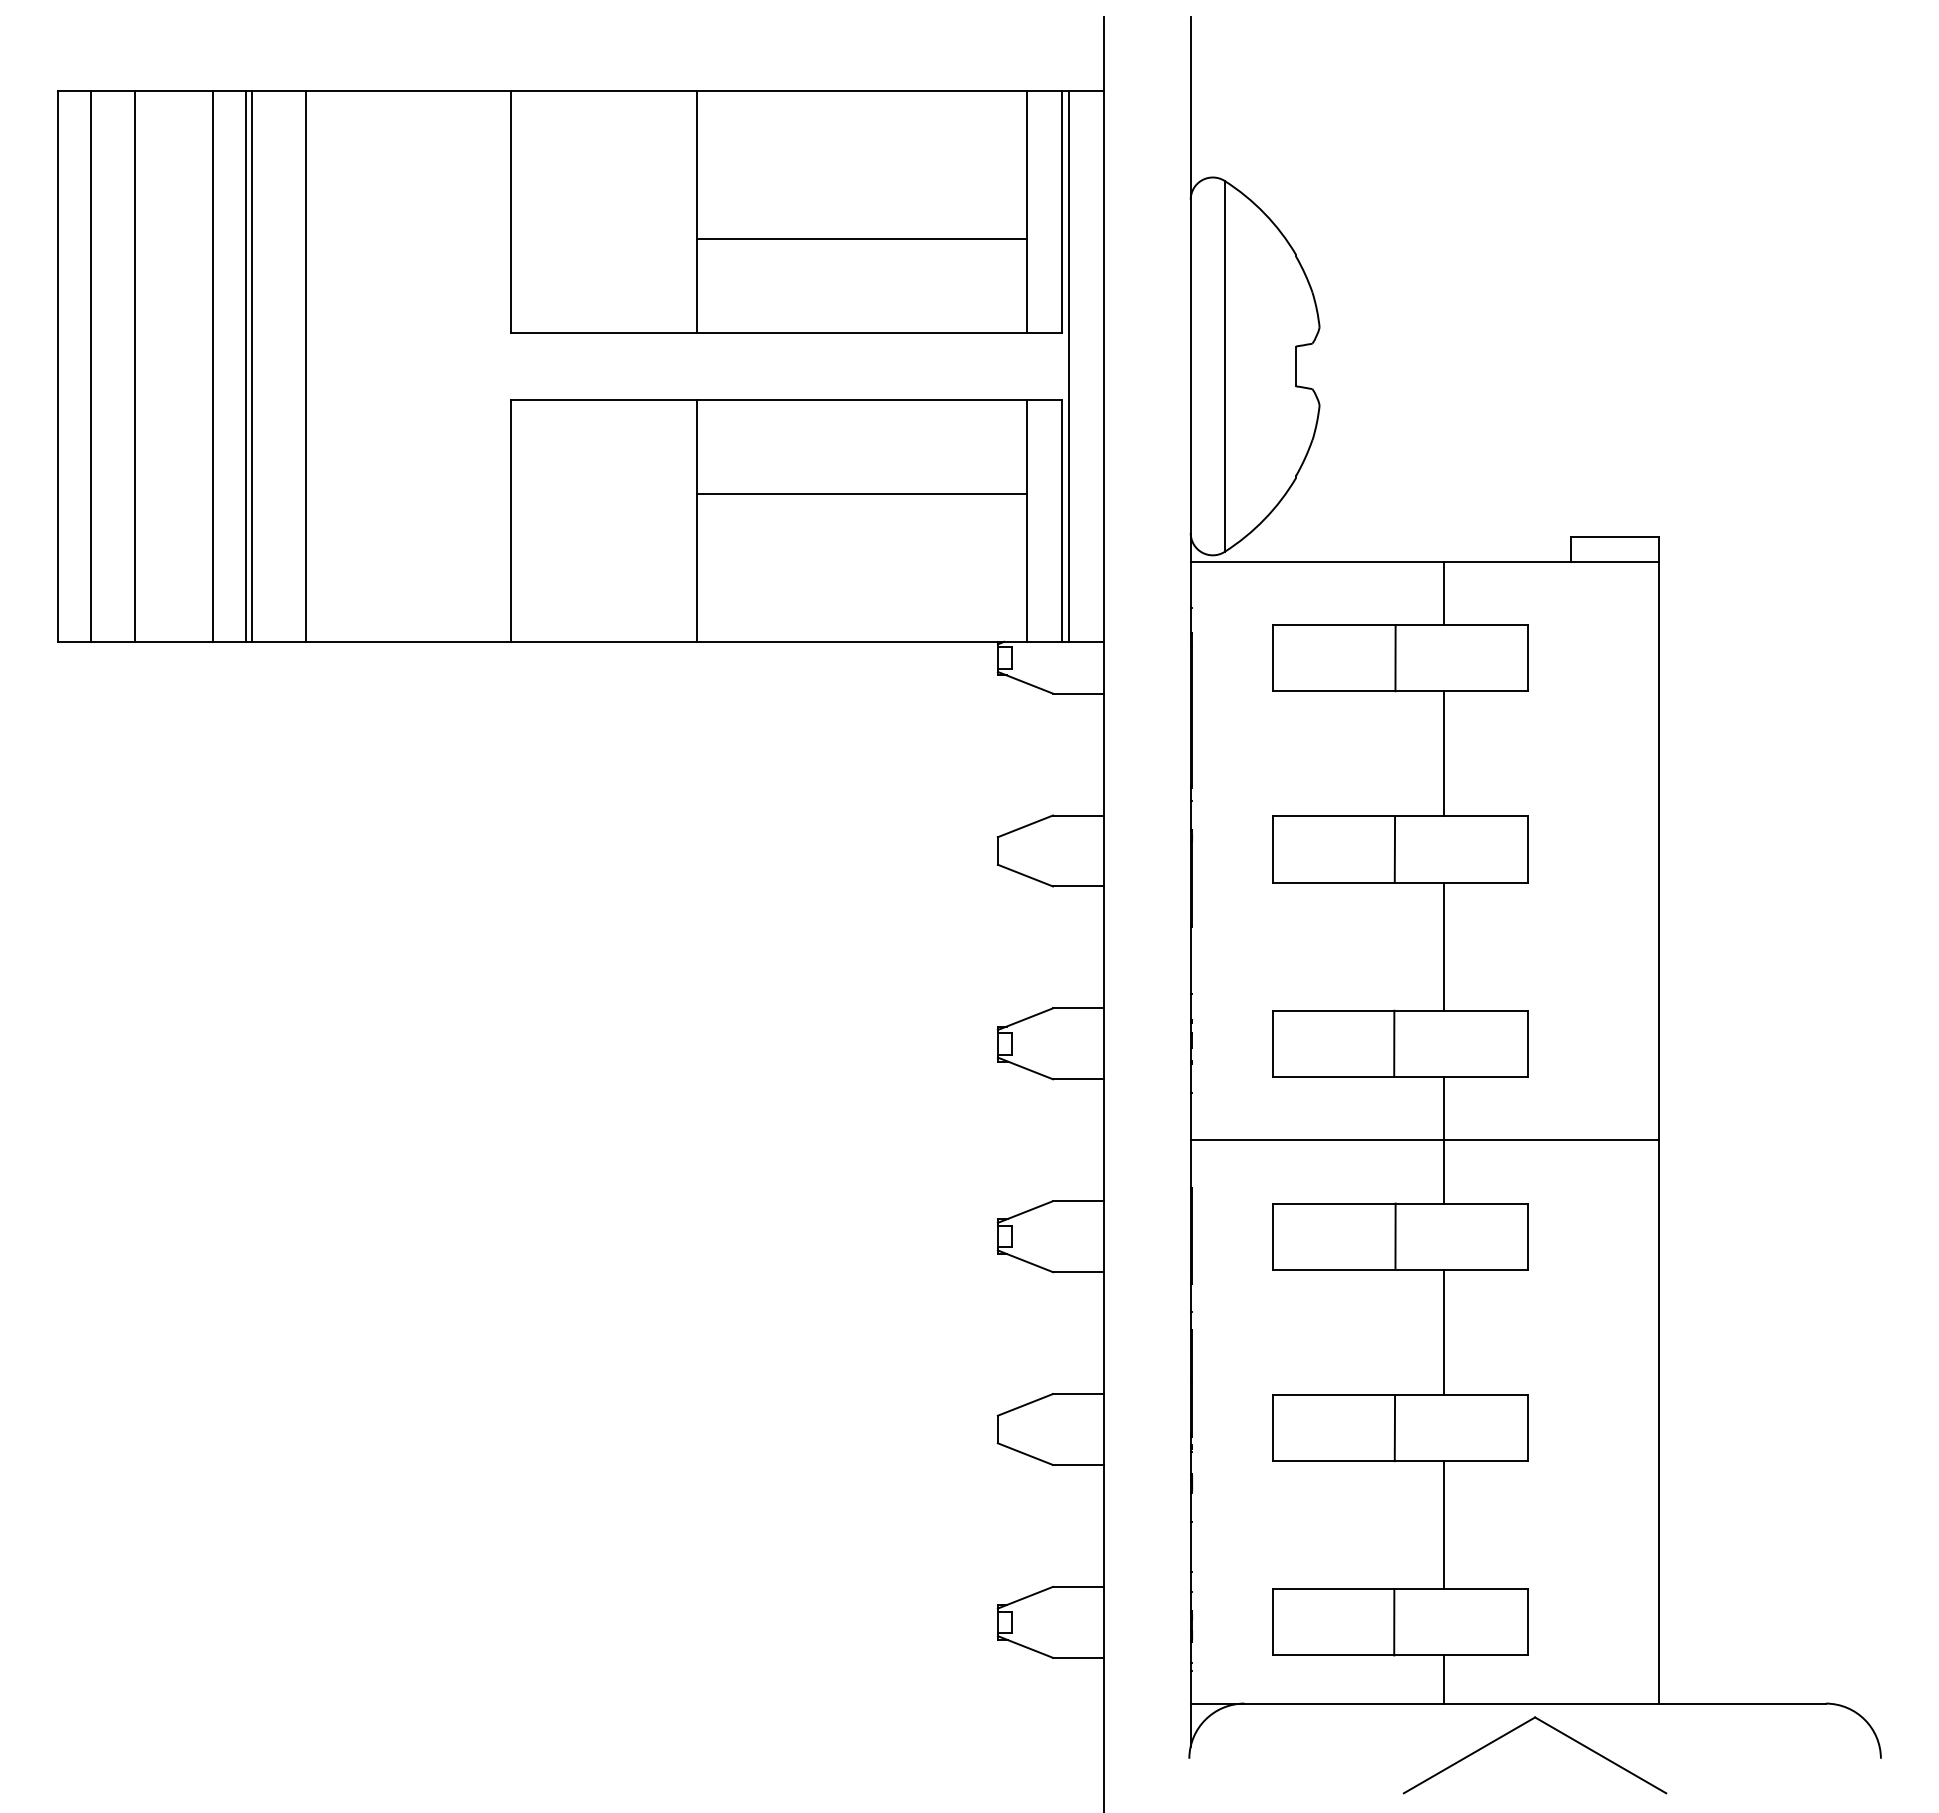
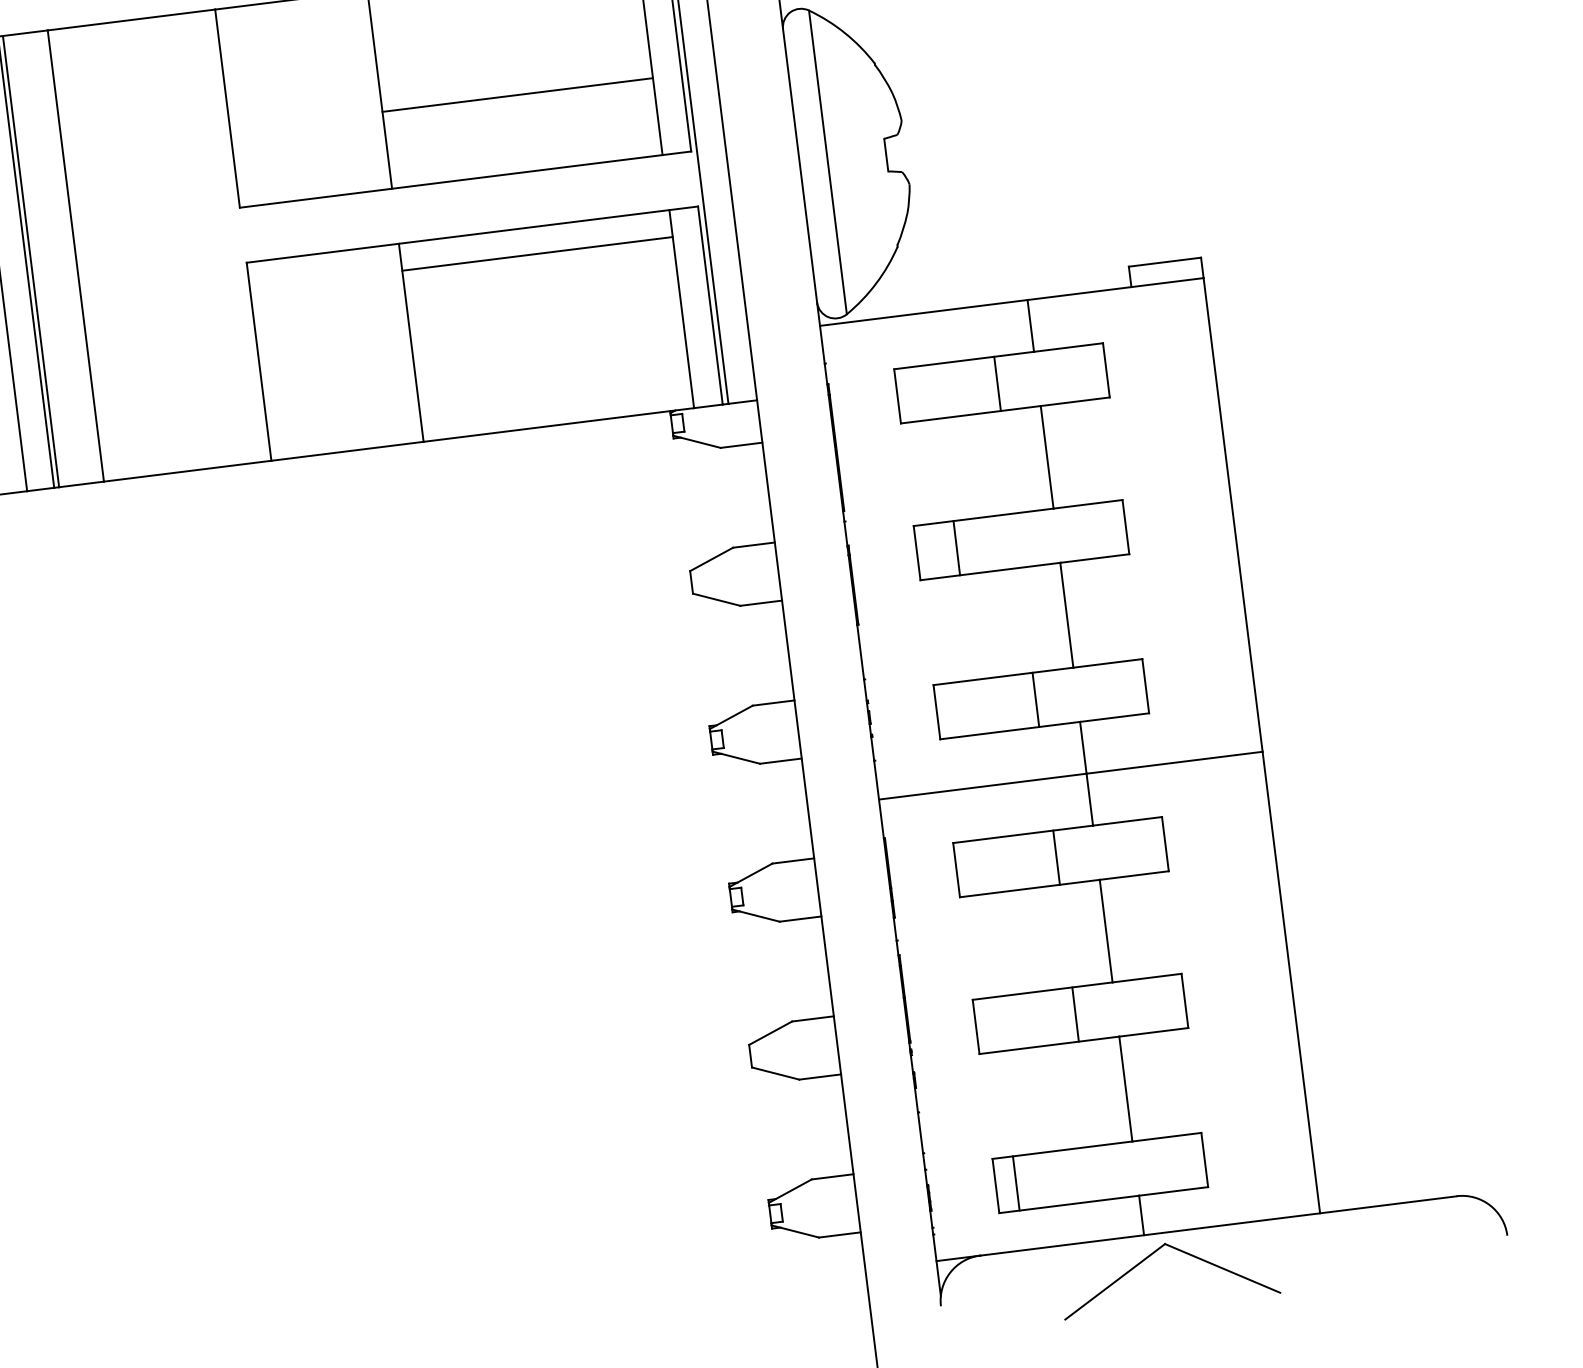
line: (861, 493) -> (537, 253), moved
line: (1394, 849) -> (956, 548), moved
line: (1394, 1622) -> (1016, 1183), moved
part: (1518, 1728) -> (1152, 1254), moved

